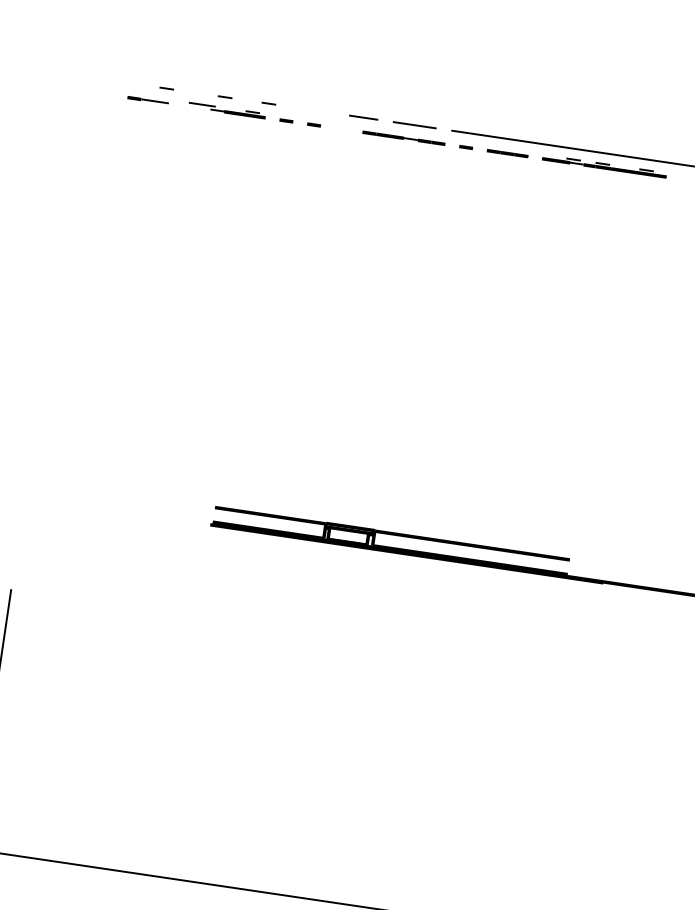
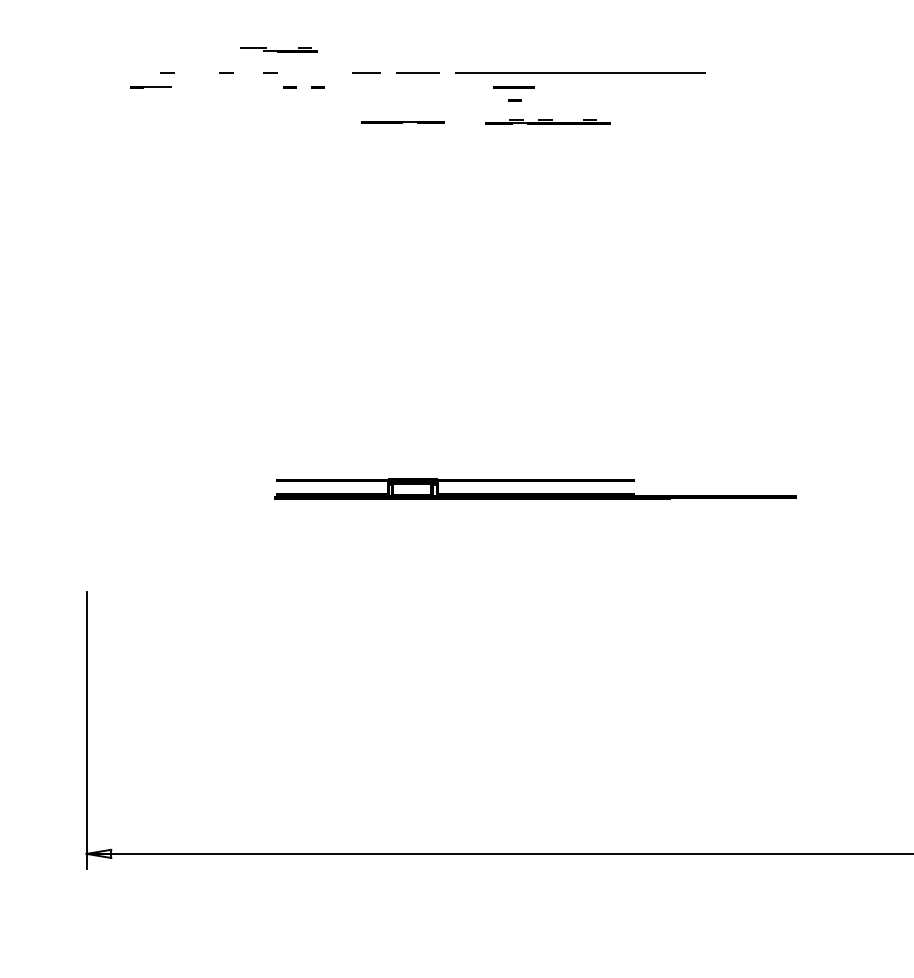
part: (226, 110) -> (278, 49), moved
line: (403, 138) -> (402, 122), moved
line: (465, 147) -> (514, 100), moved
part: (604, 165) -> (547, 121), moved

